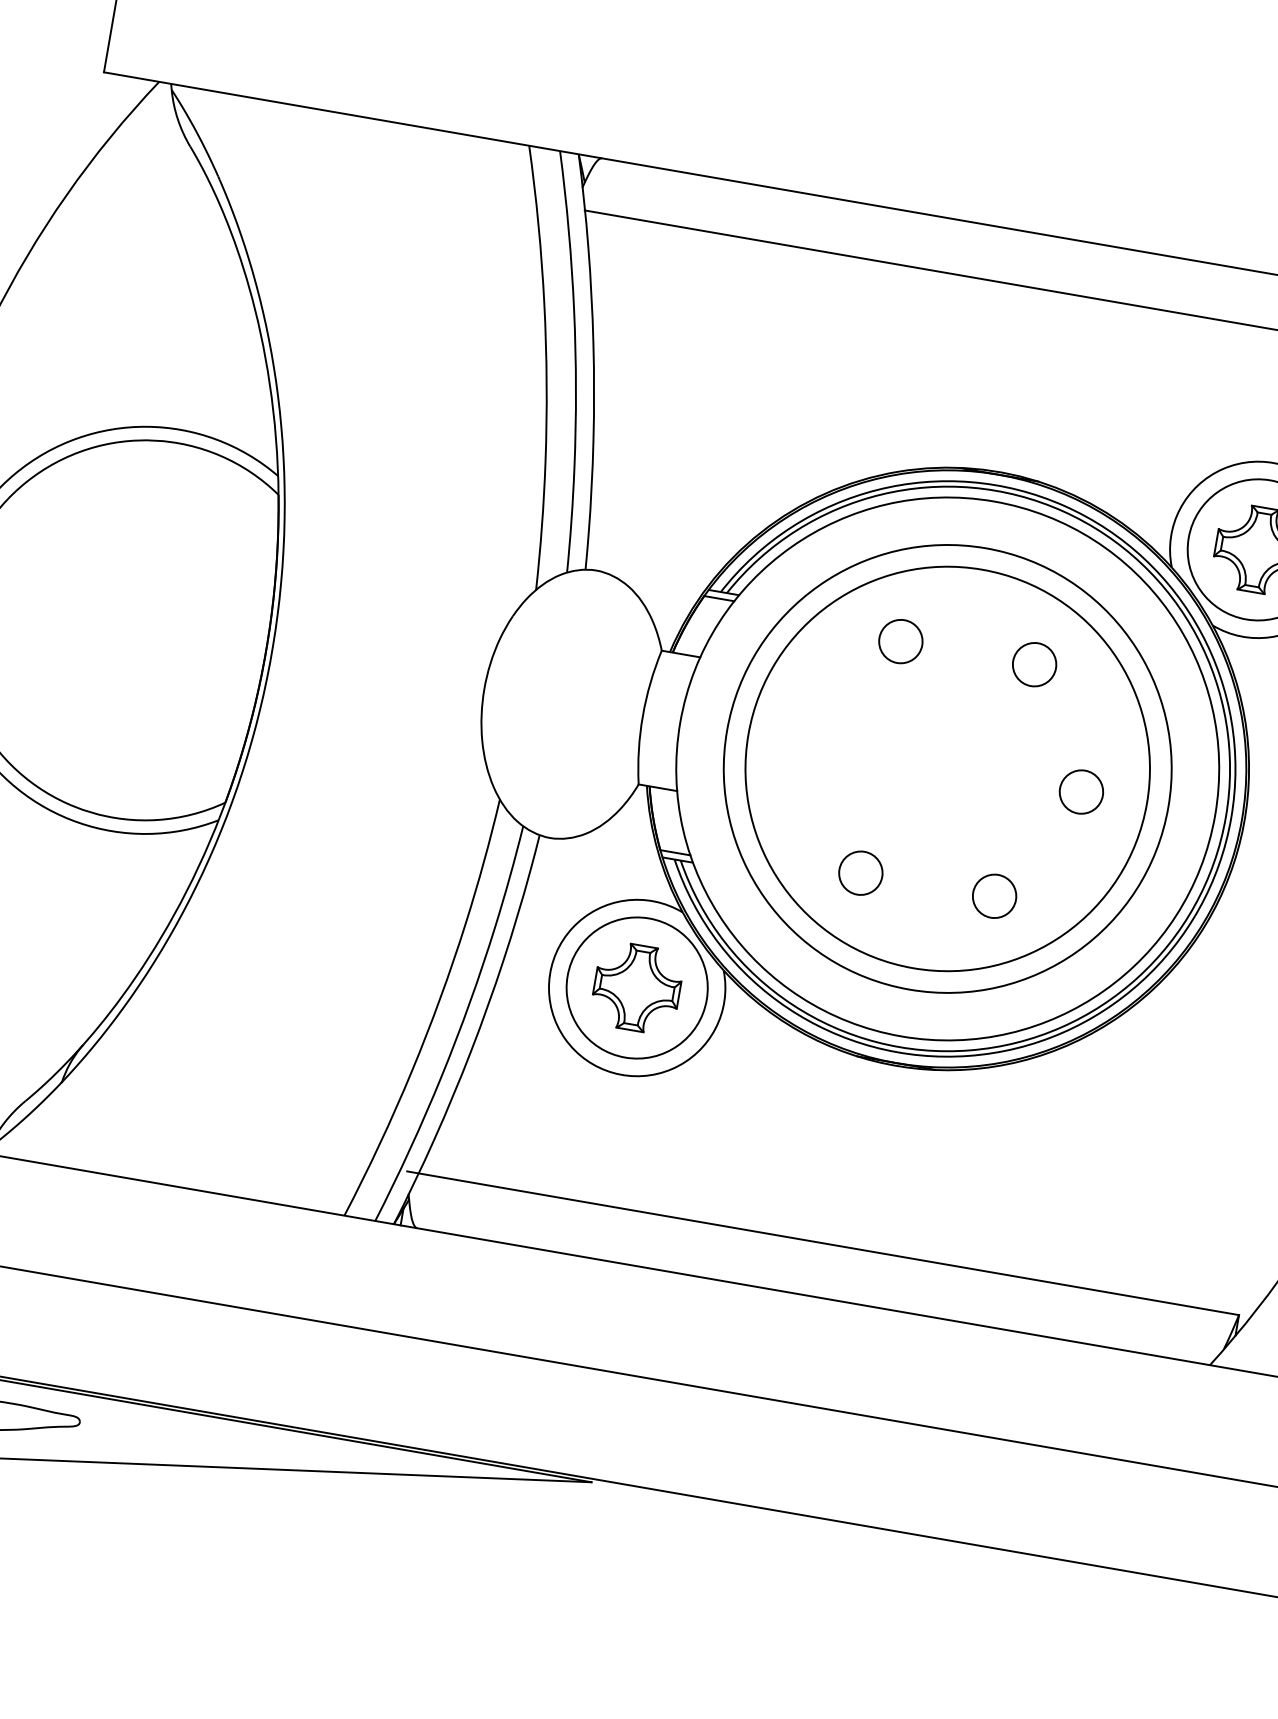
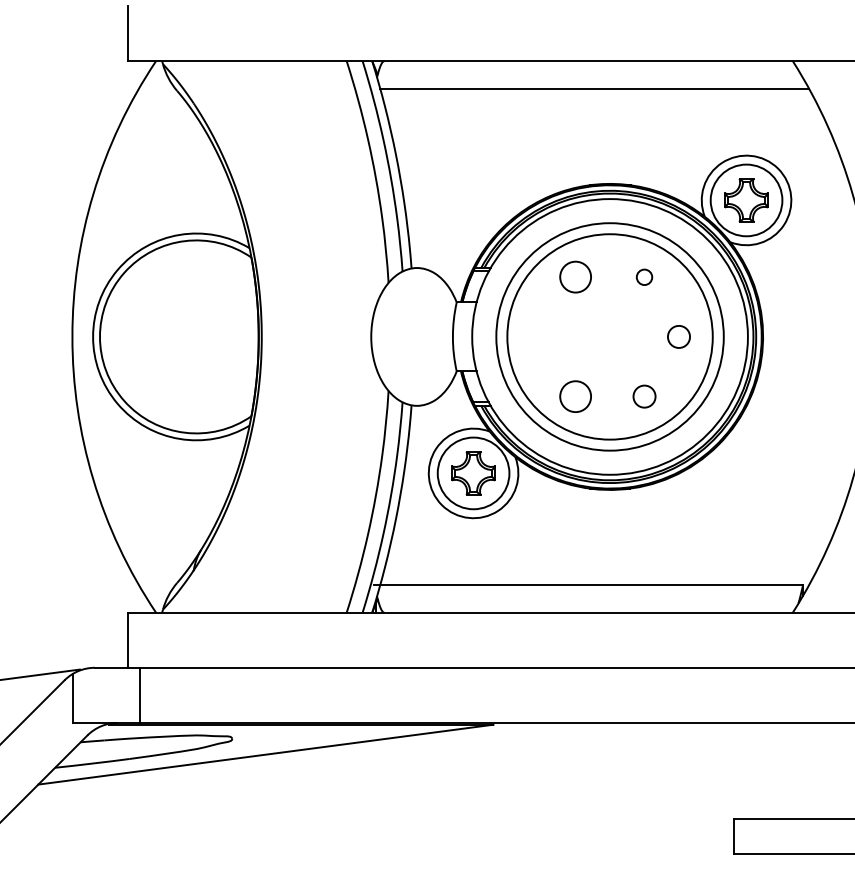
circle: (900, 642) -> (575, 277), size x1.4
circle: (1034, 665) -> (644, 277), size x0.7
circle: (860, 872) -> (575, 396), size x1.4

